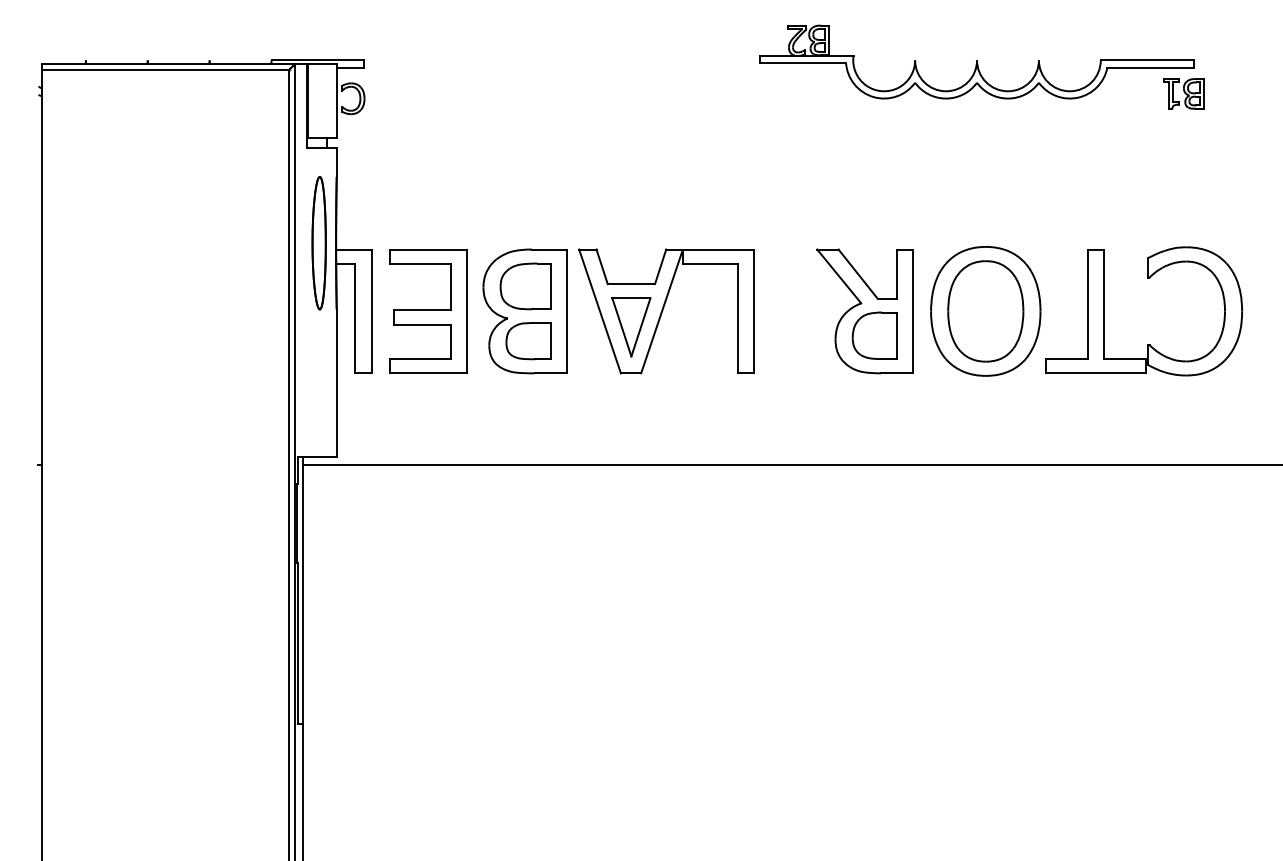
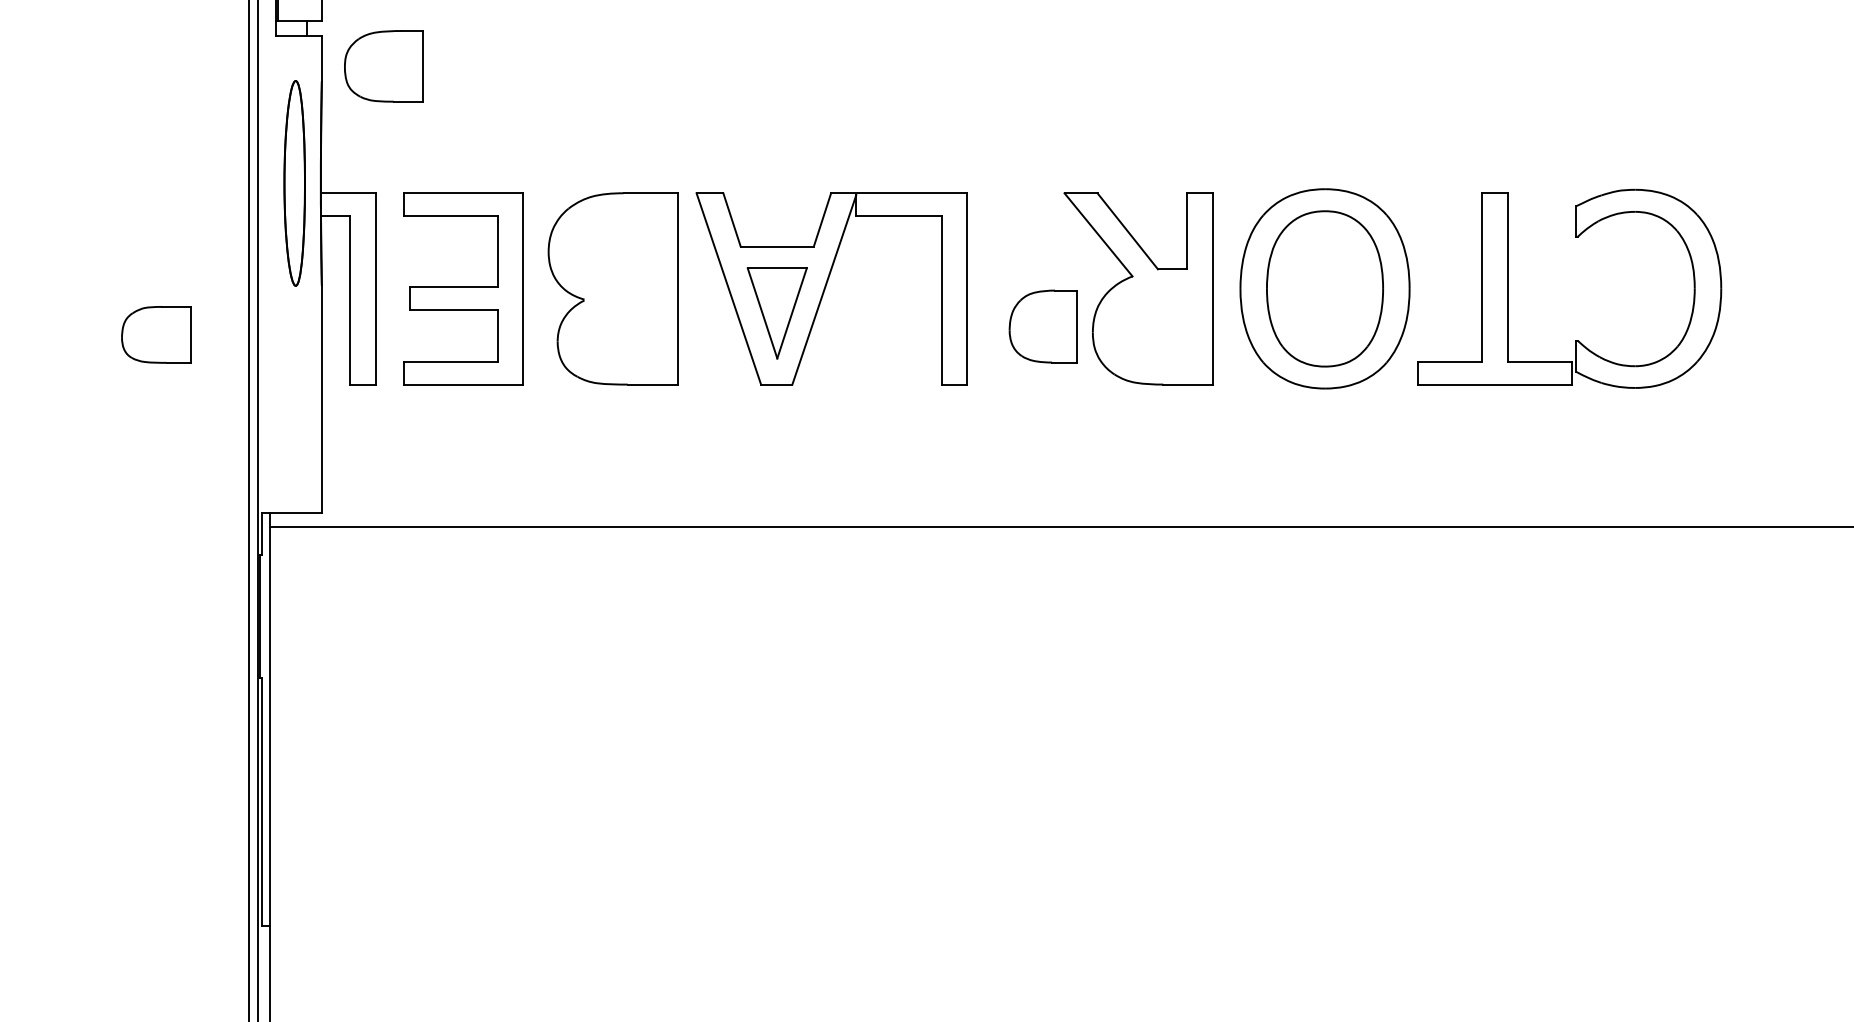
part: (525, 286) -> (383, 66), moved
part: (874, 335) -> (1043, 326), moved
part: (528, 341) -> (156, 335), moved

